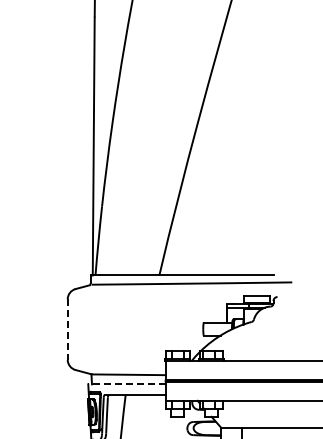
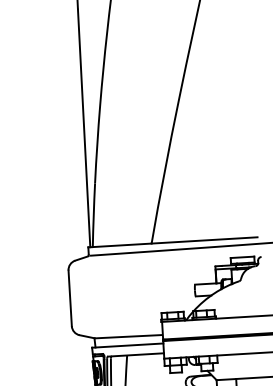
line: (67, 330) -> (70, 299), dashed -> solid
line: (126, 384) -> (127, 345), dashed -> solid

